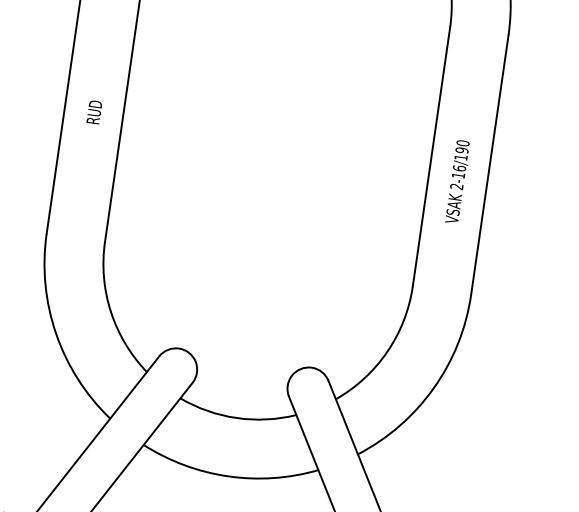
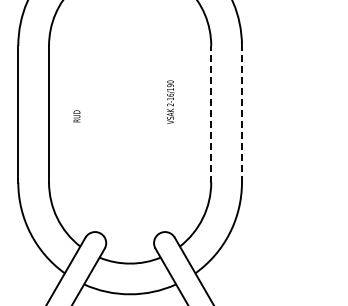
text: (93, 112) -> (76, 116), moved
line: (432, 155) -> (211, 113), solid -> dashed
line: (489, 163) -> (241, 113), solid -> dashed
text: (457, 180) -> (170, 101), moved

